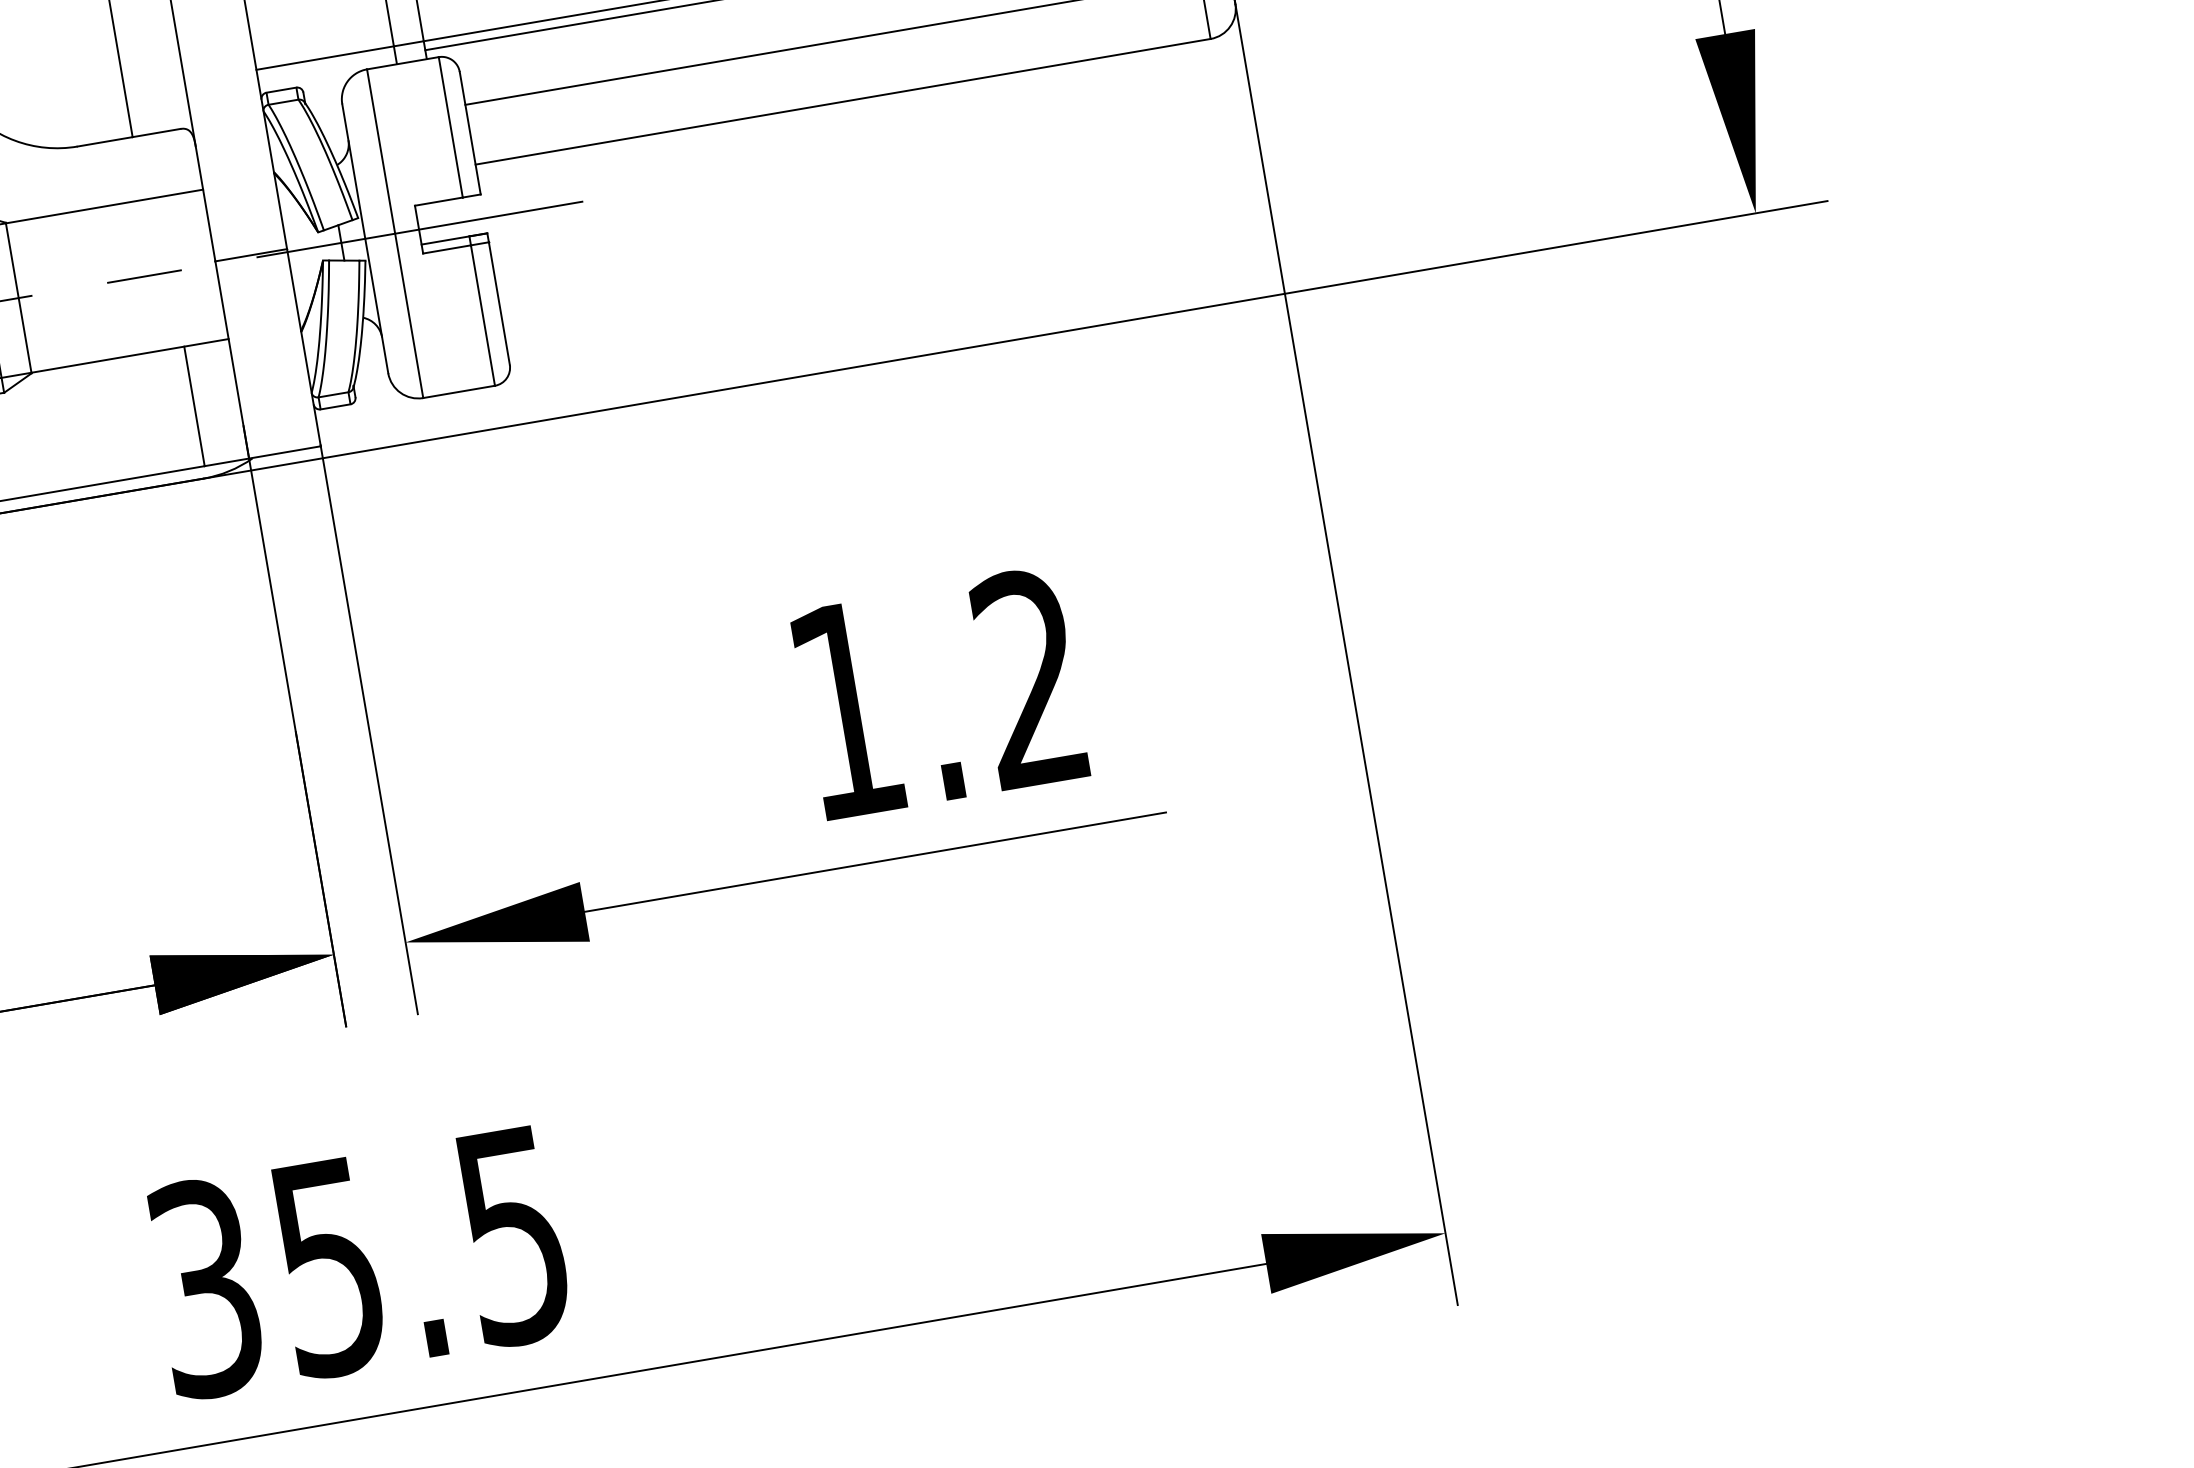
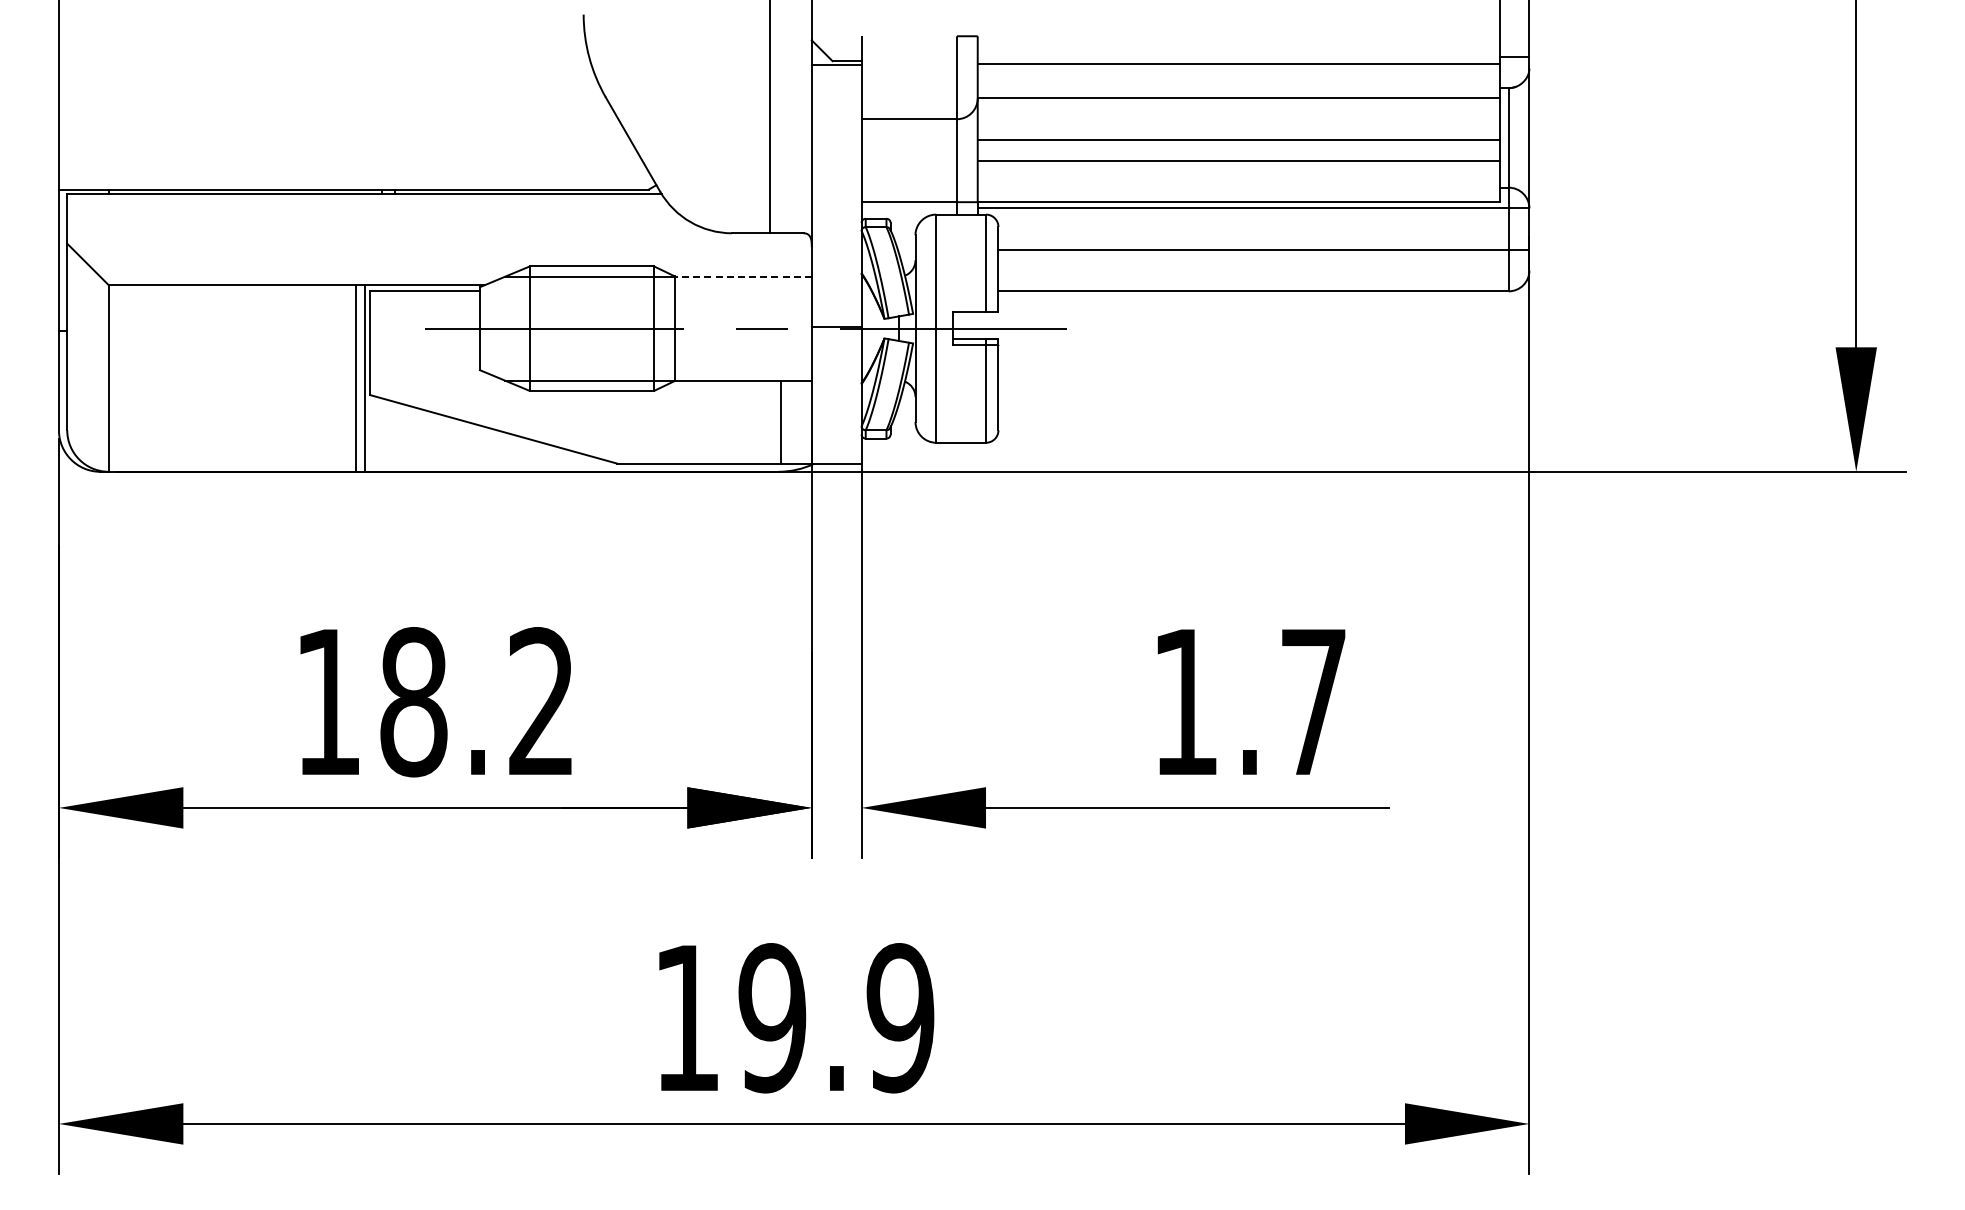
line: (103, 206) -> (742, 276), solid -> dashed
text: (1030, 676) -> (1313, 700), 1.2 -> 1.7
text: (360, 1262) -> (794, 1018), 35.5 -> 19.9

